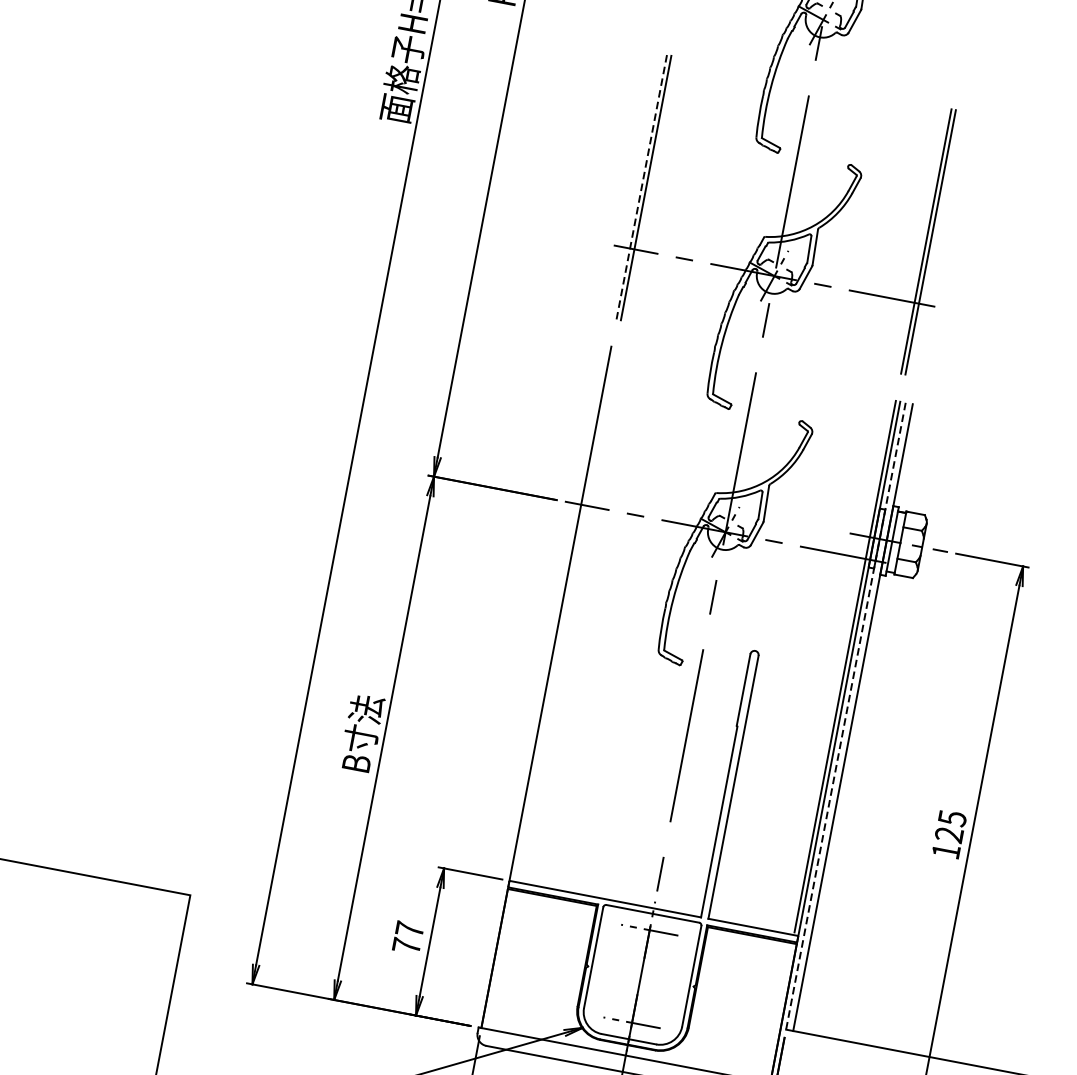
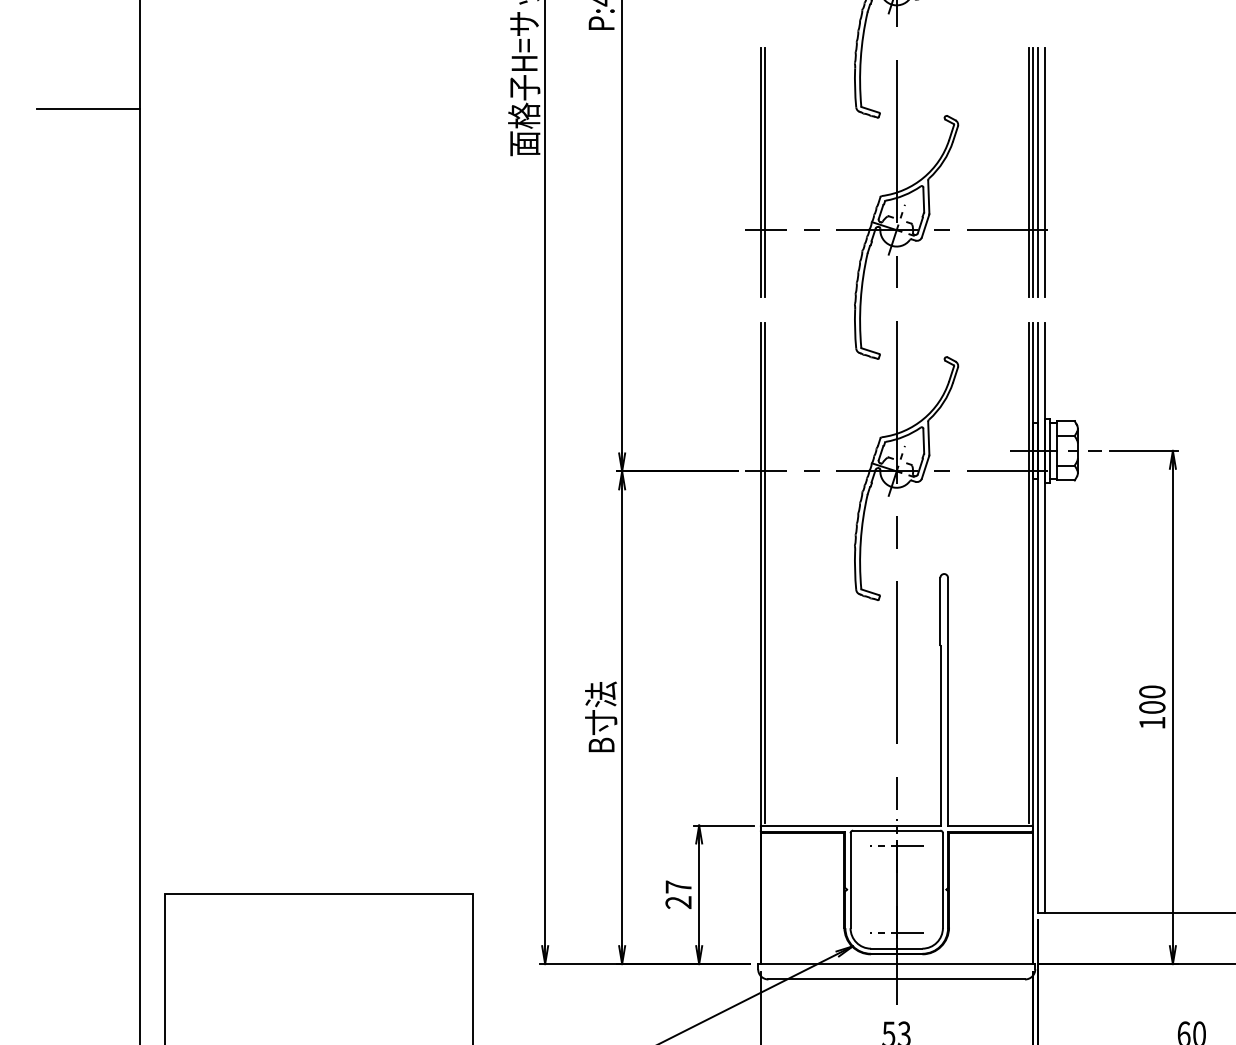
line: (641, 187) -> (760, 172), dashed -> solid
line: (935, 242) -> (1037, 171), added
line: (943, 243) -> (1044, 171), added
line: (564, 612) -> (764, 572), added
line: (845, 717) -> (1037, 618), dashed -> solid
text: (951, 826) -> (1152, 699), 125 -> 100
text: (406, 945) -> (678, 902), 77 -> 27

